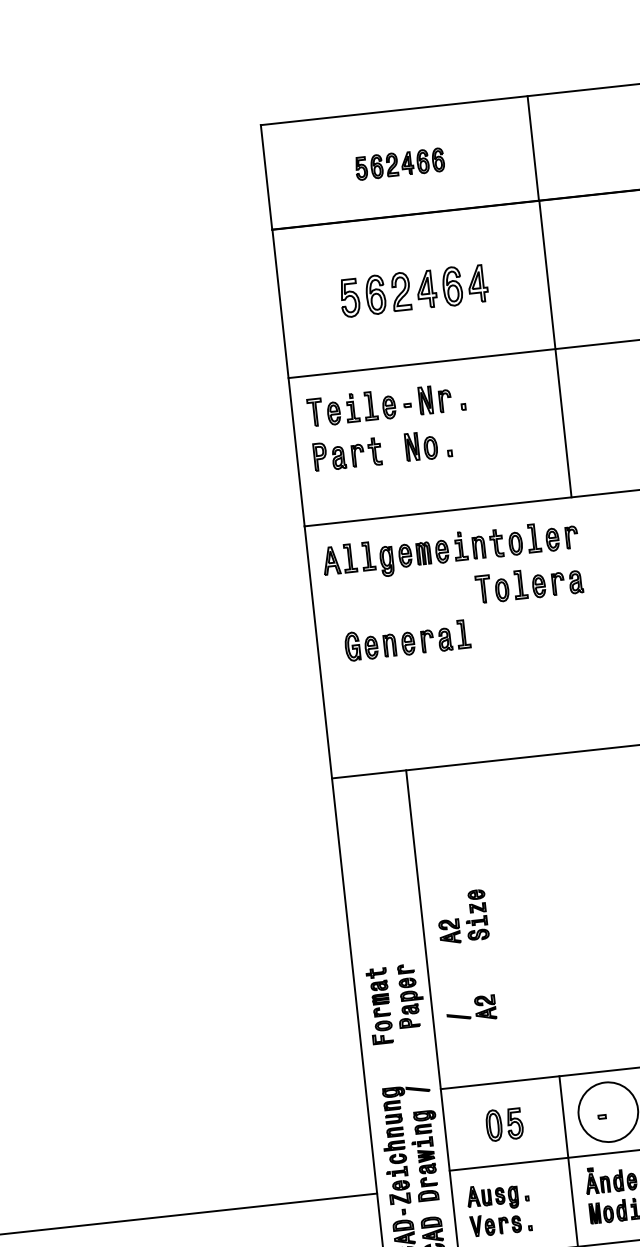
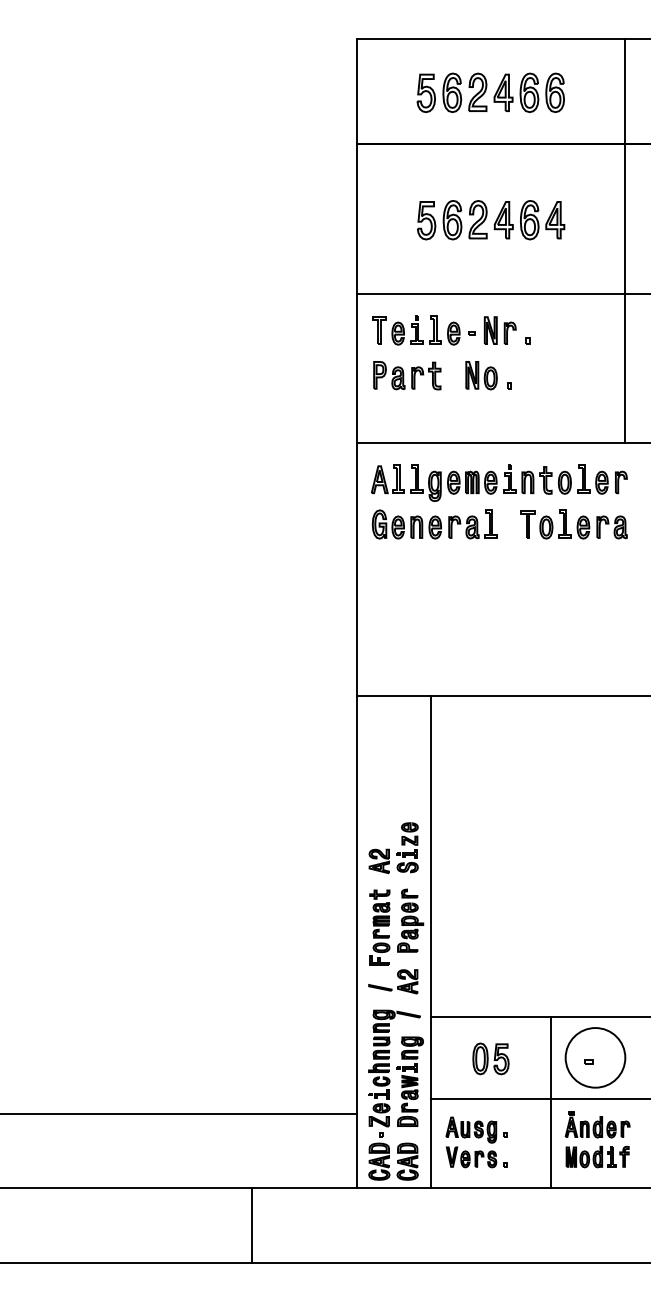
part: (399, 163) -> (490, 92), size x1.67
part: (407, 640) -> (434, 524), moved
part: (462, 917) -> (393, 848), moved
part: (474, 1003) -> (397, 976), moved

